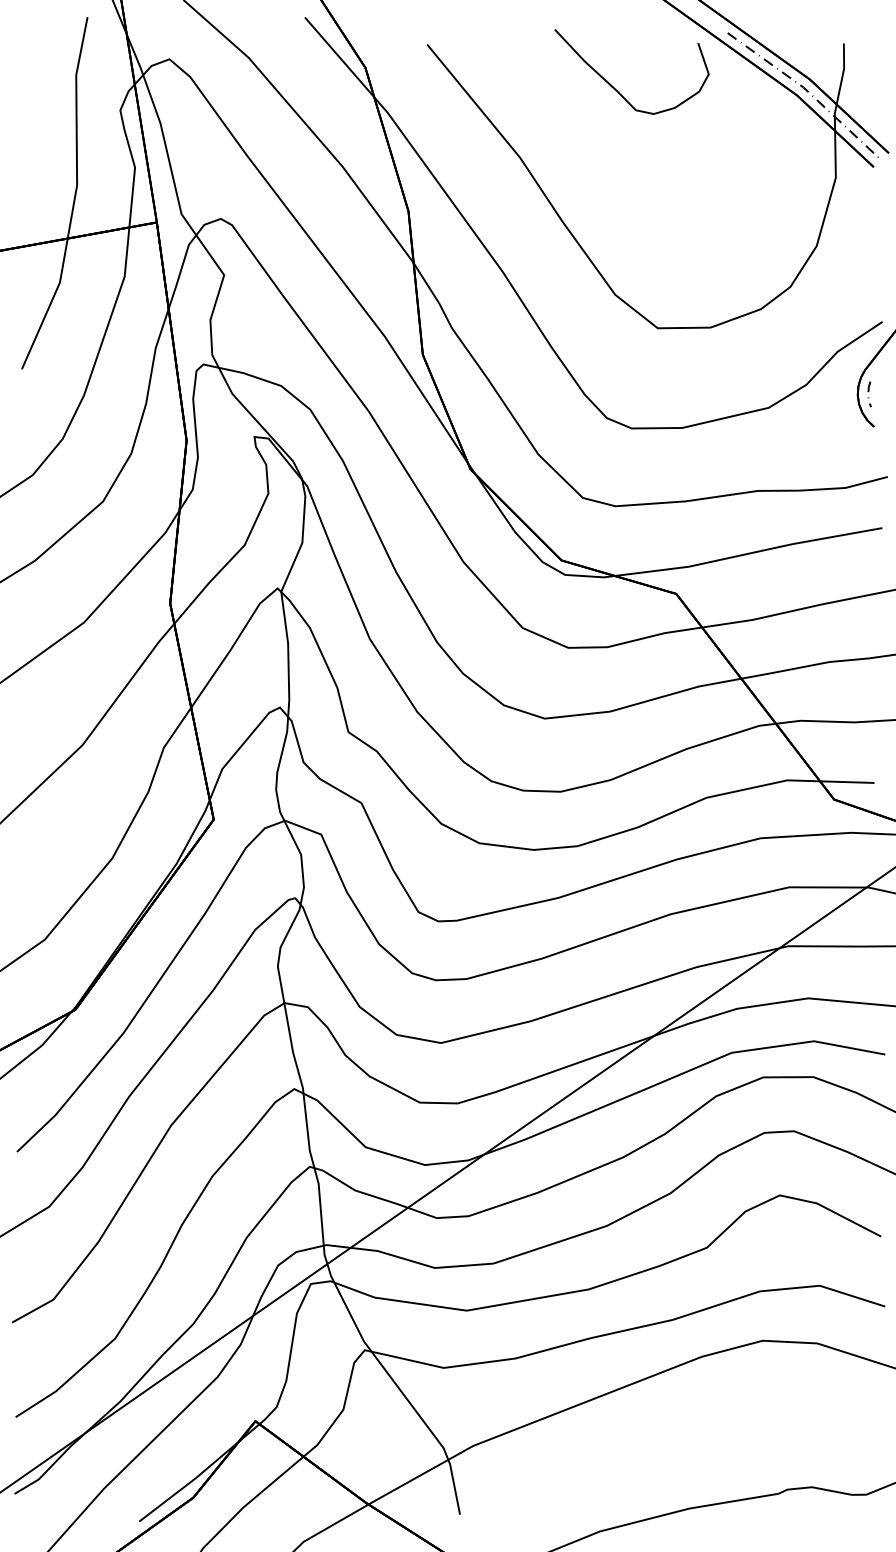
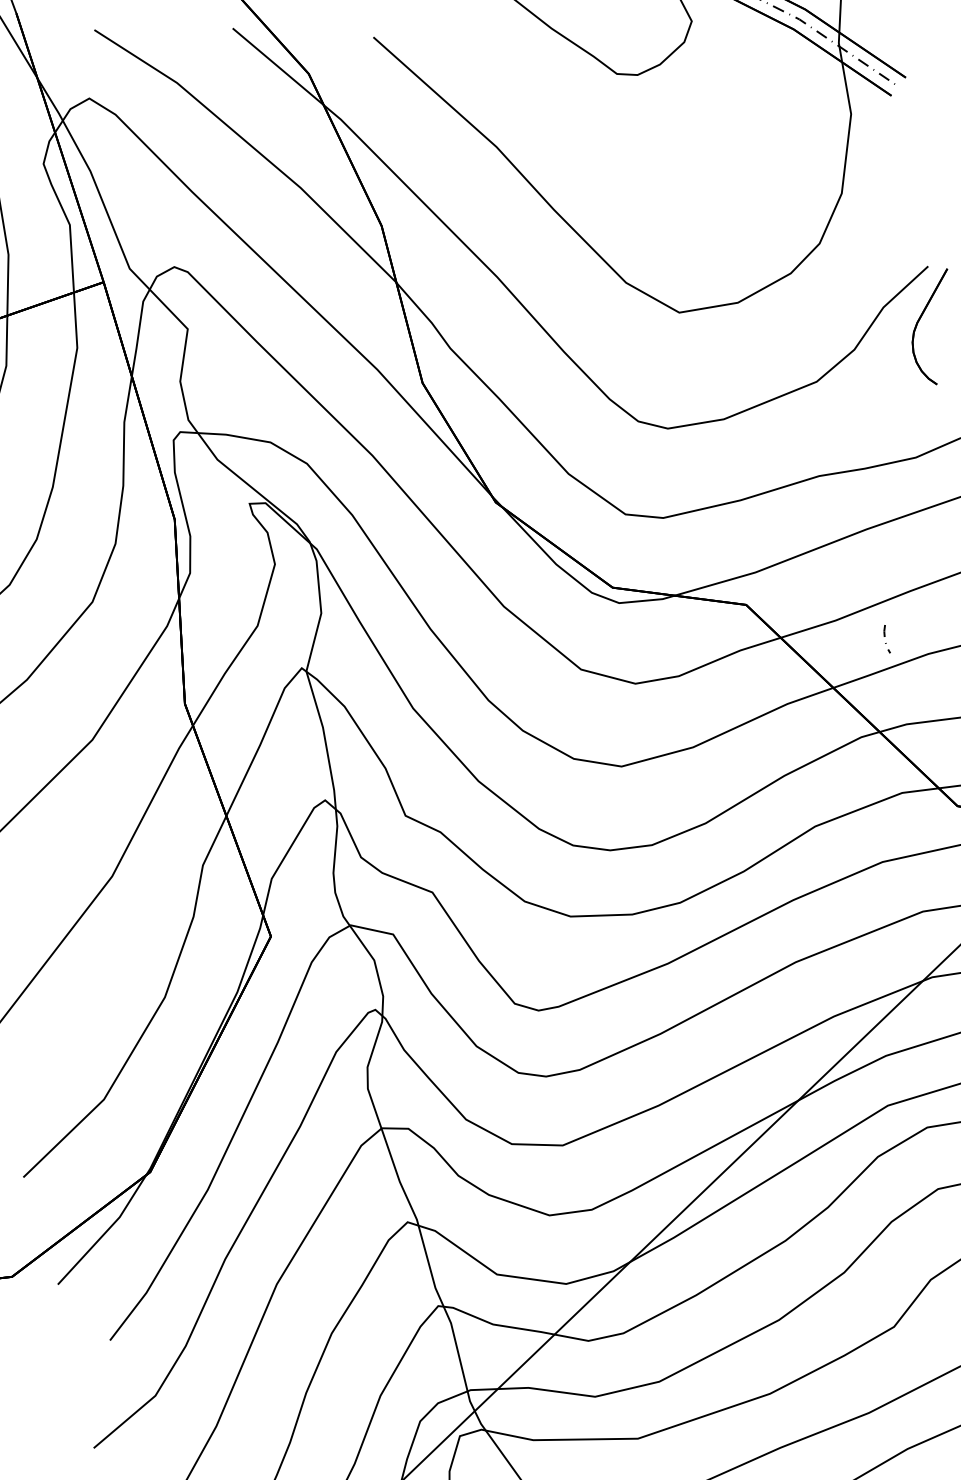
line: (868, 392) -> (884, 637), moved

